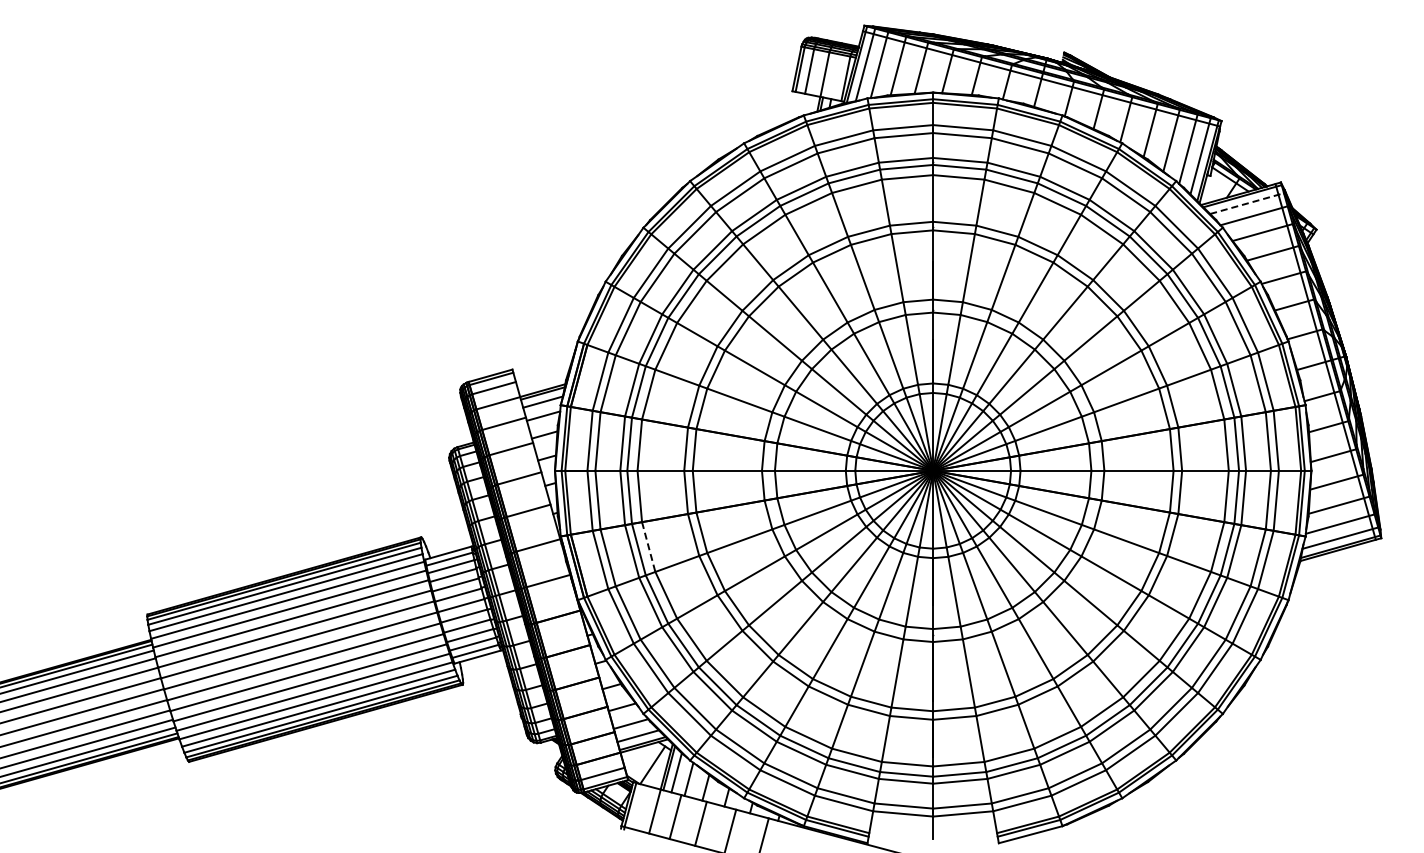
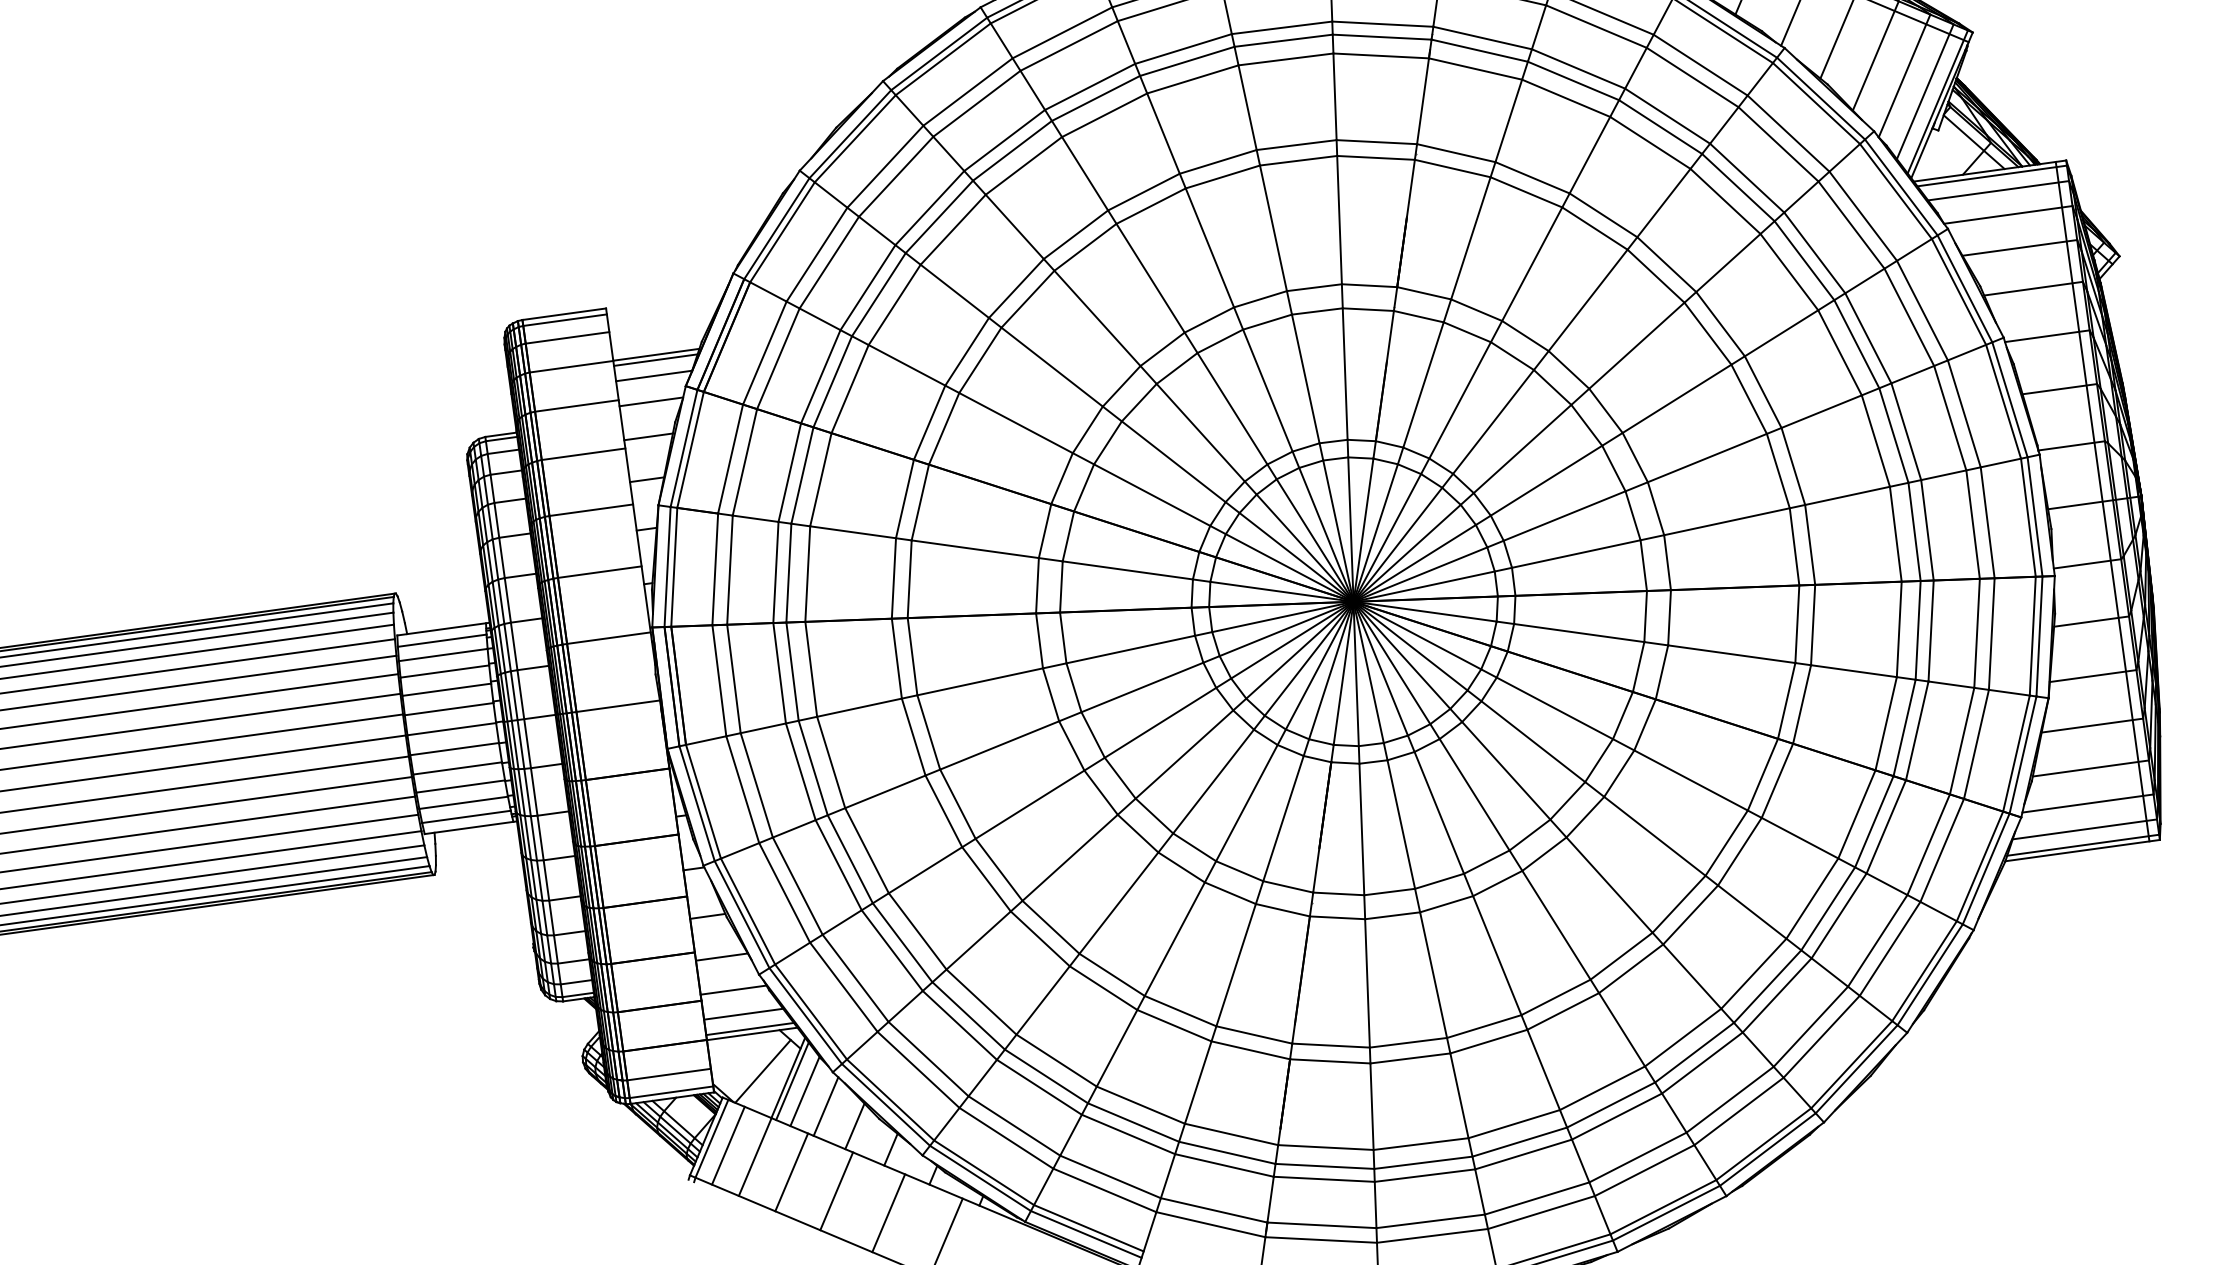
line: (1247, 203) -> (1999, 190), dashed -> solid
line: (648, 547) -> (810, 670), dashed -> solid
line: (639, 807) -> (727, 1145), added

